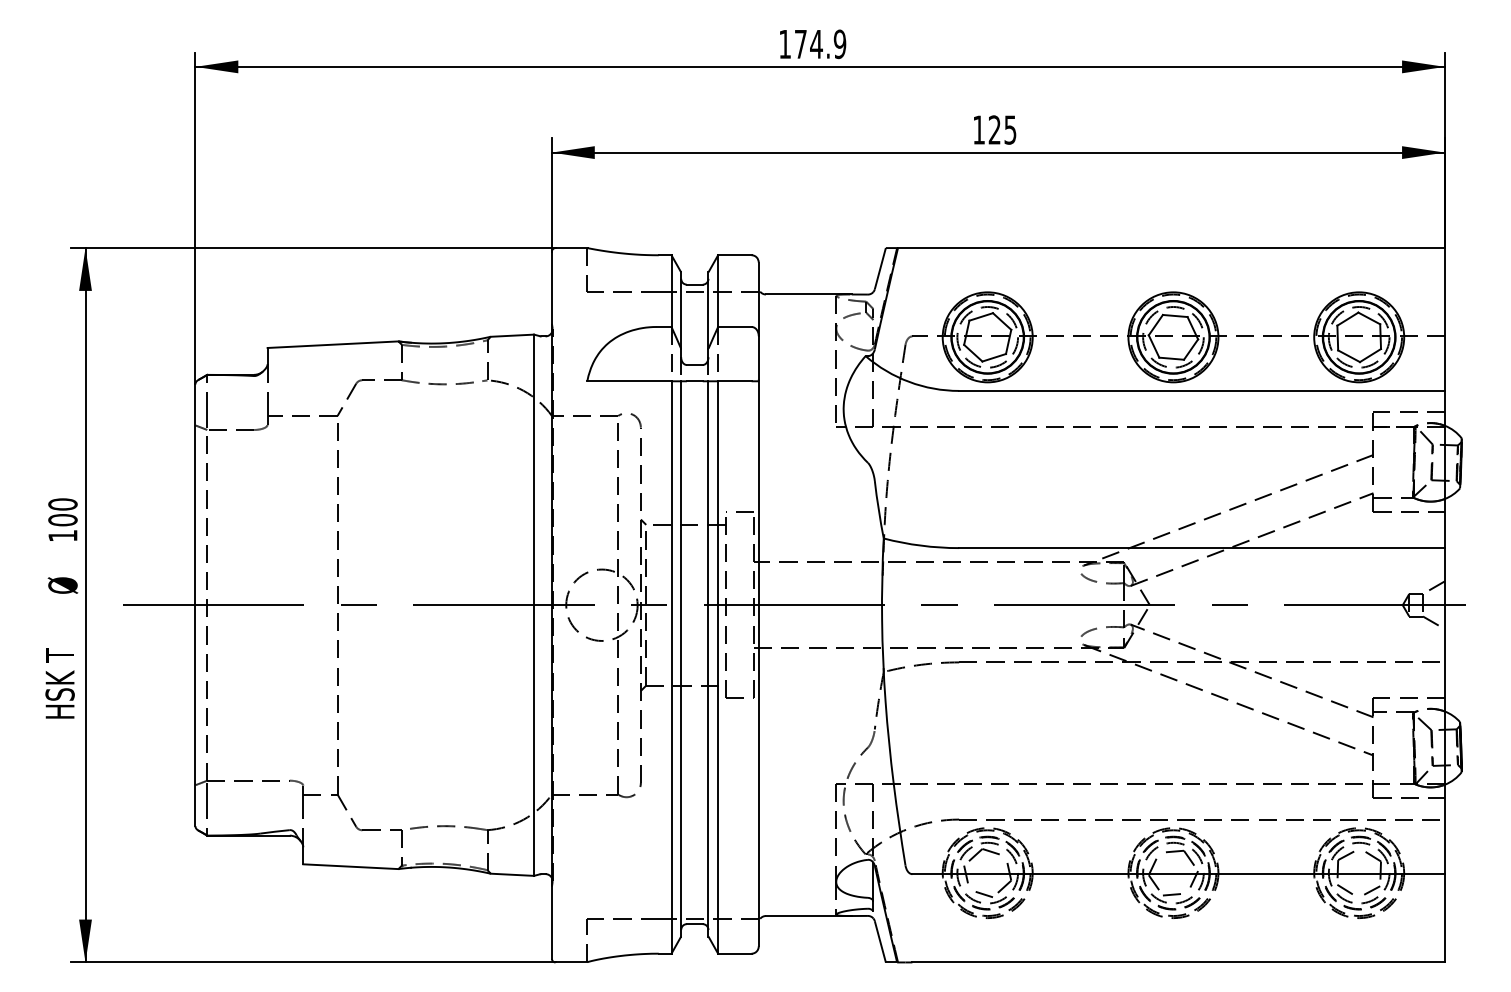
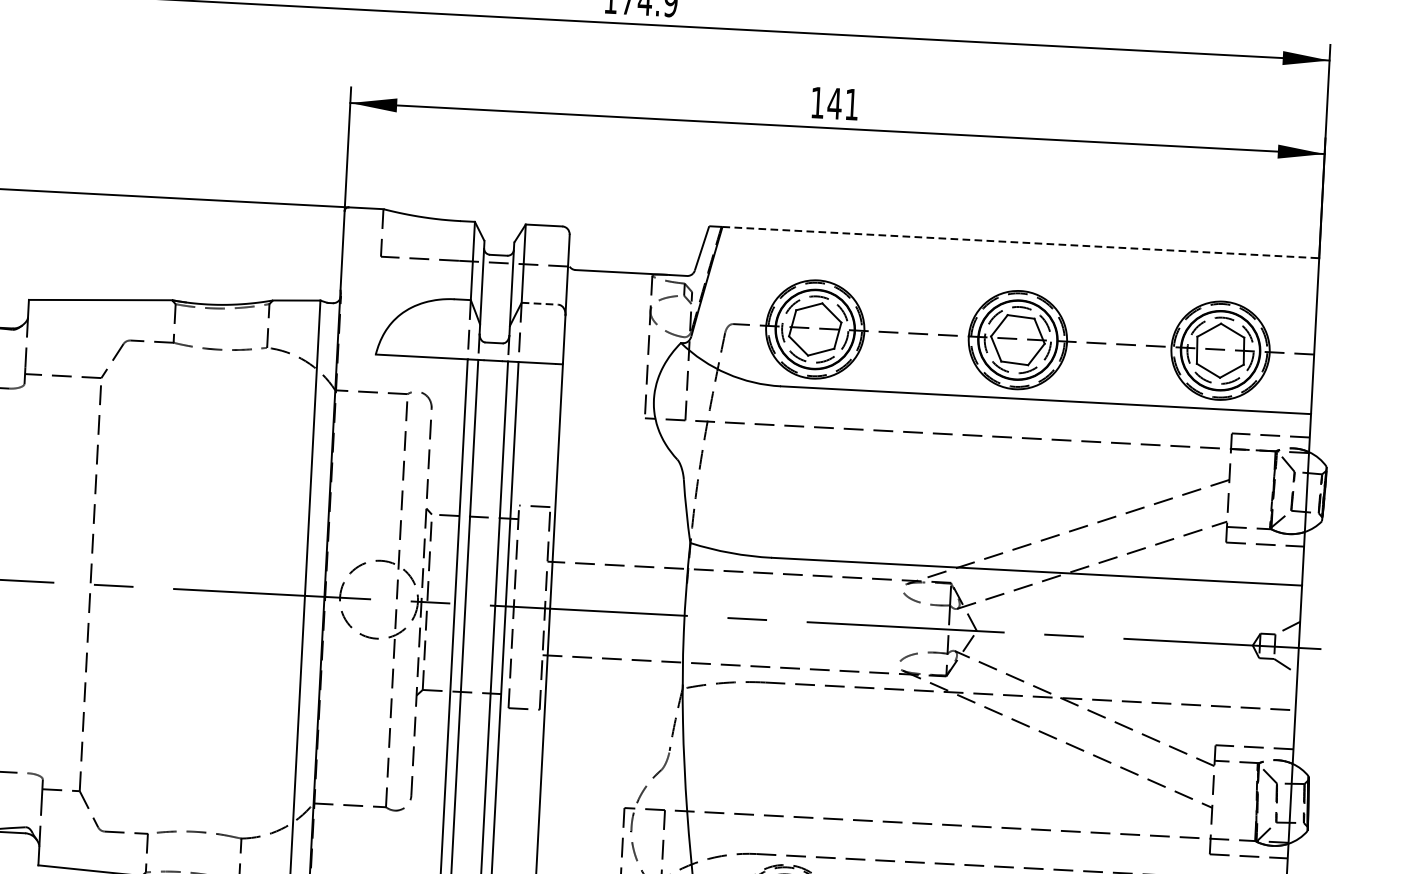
text: (1002, 129) -> (843, 103), 125 -> 141
line: (1171, 248) -> (1020, 243), solid -> dashed
line: (734, 327) -> (539, 304), solid -> dashed

